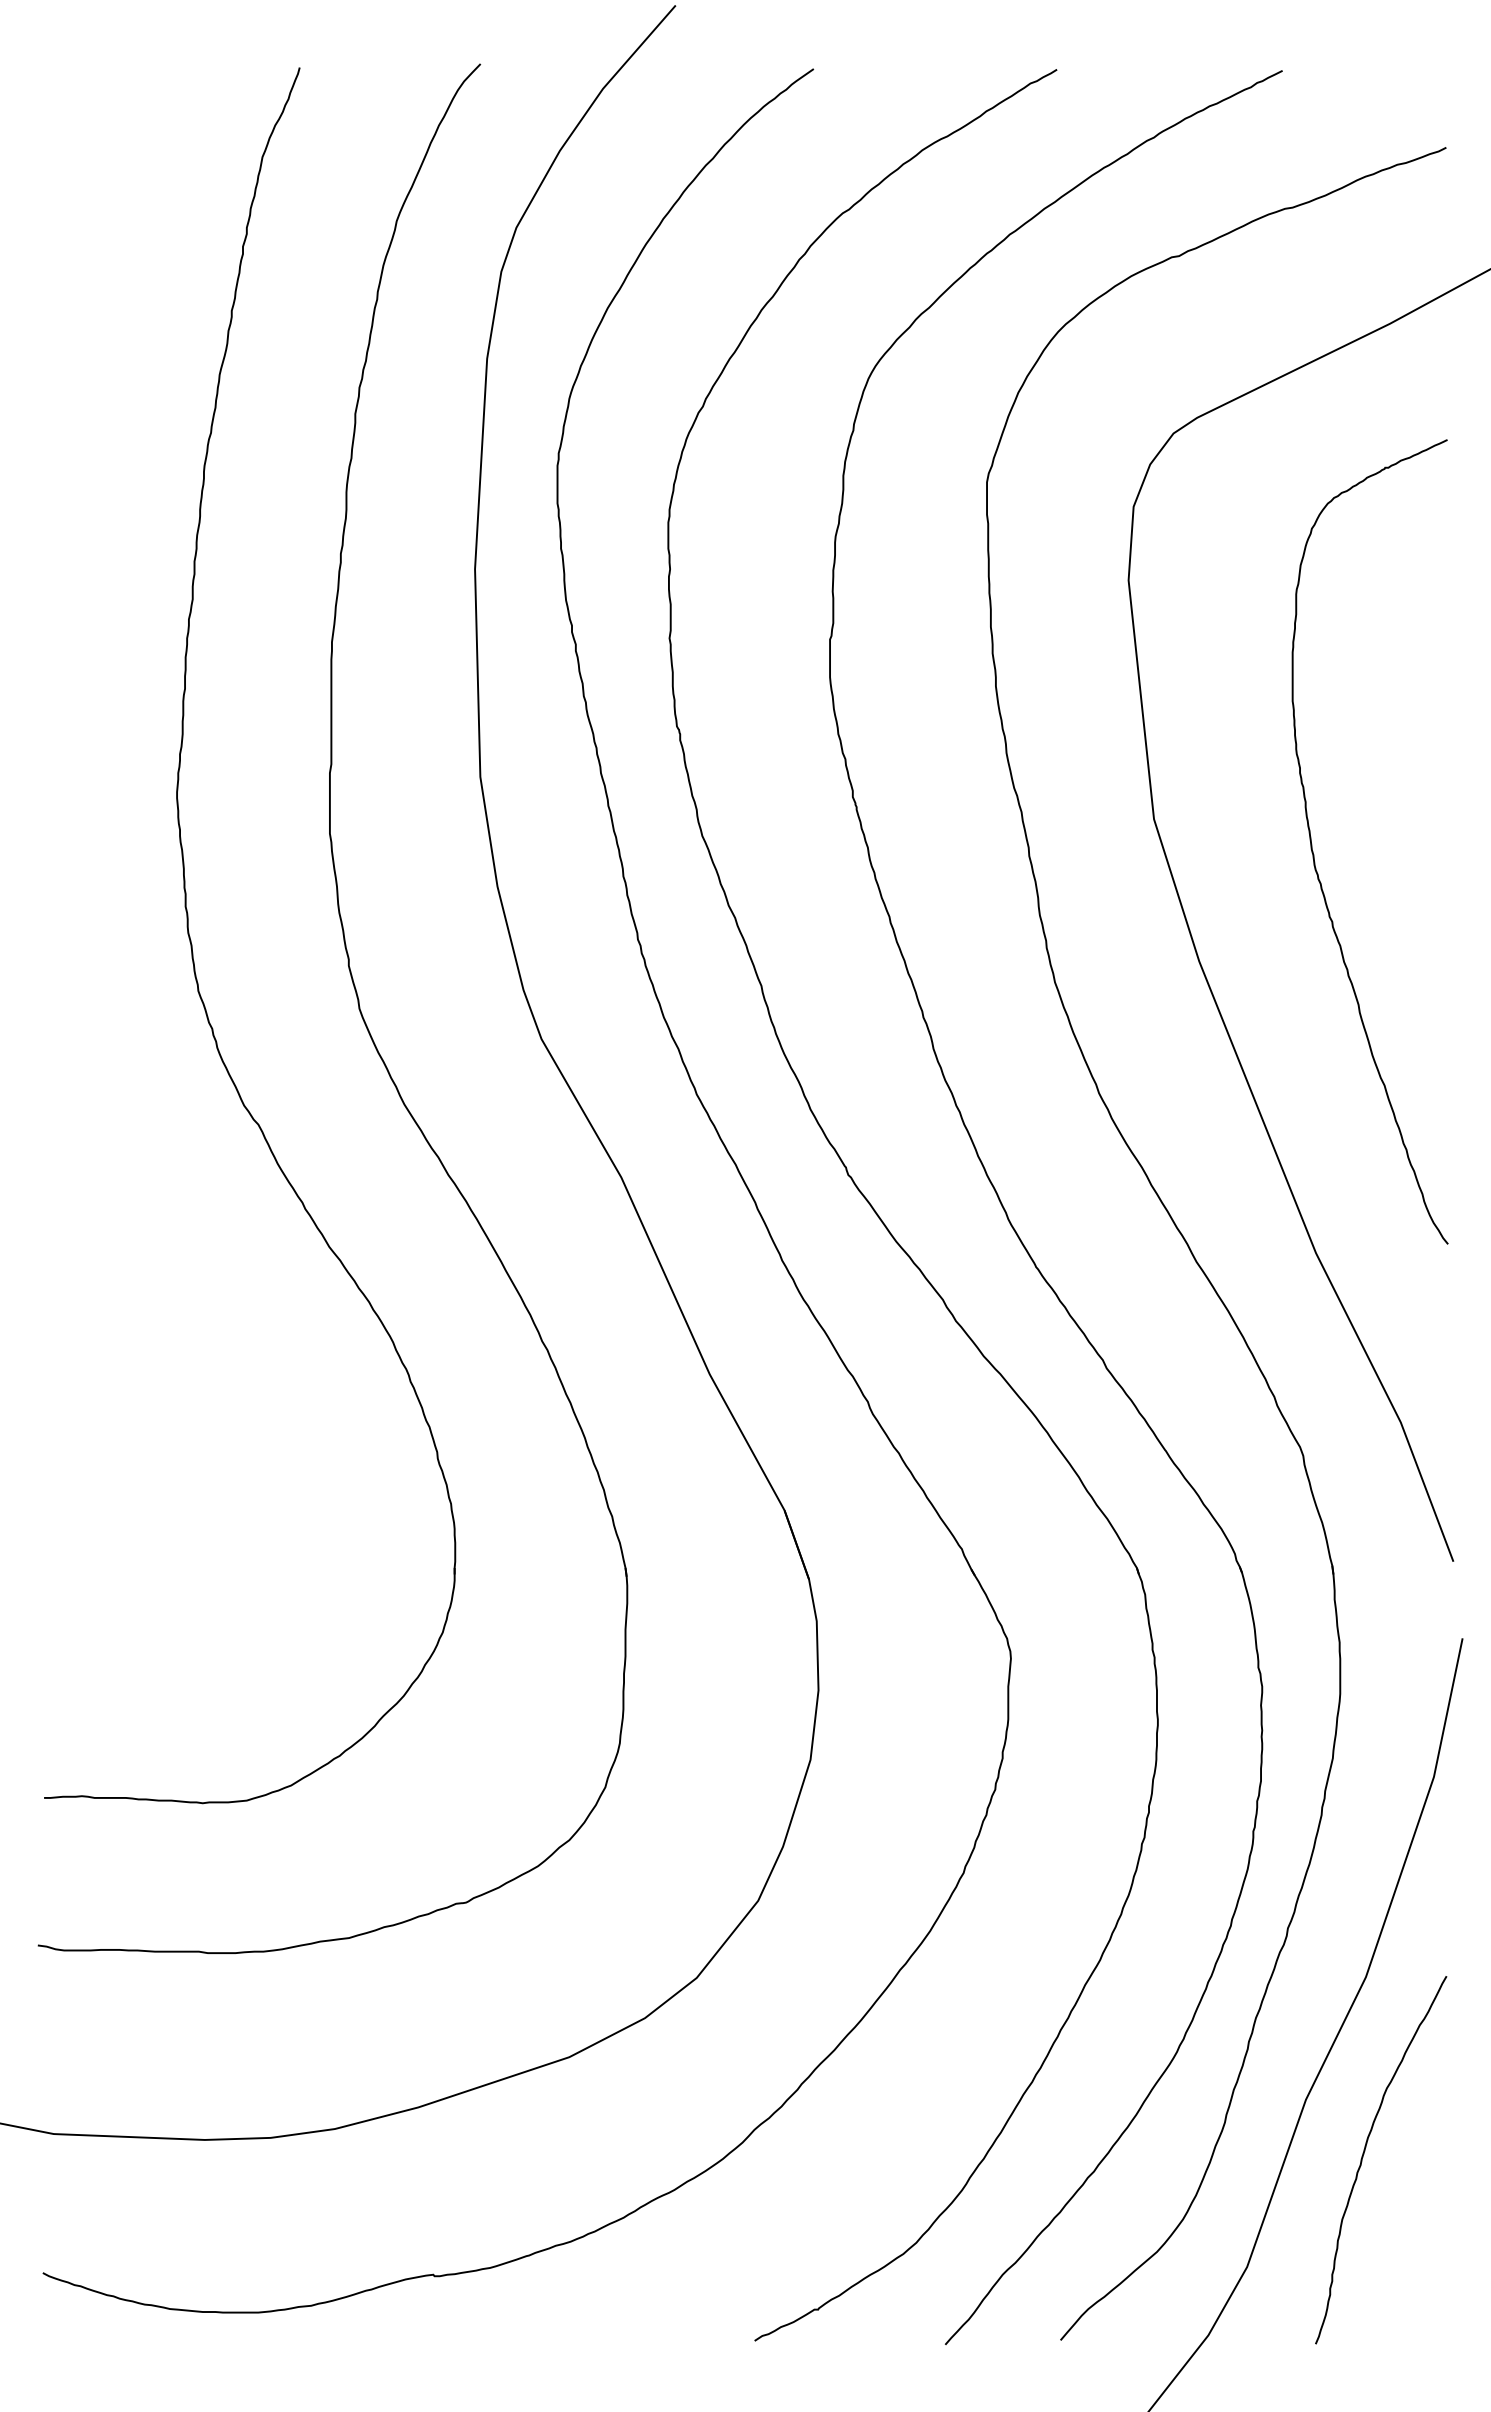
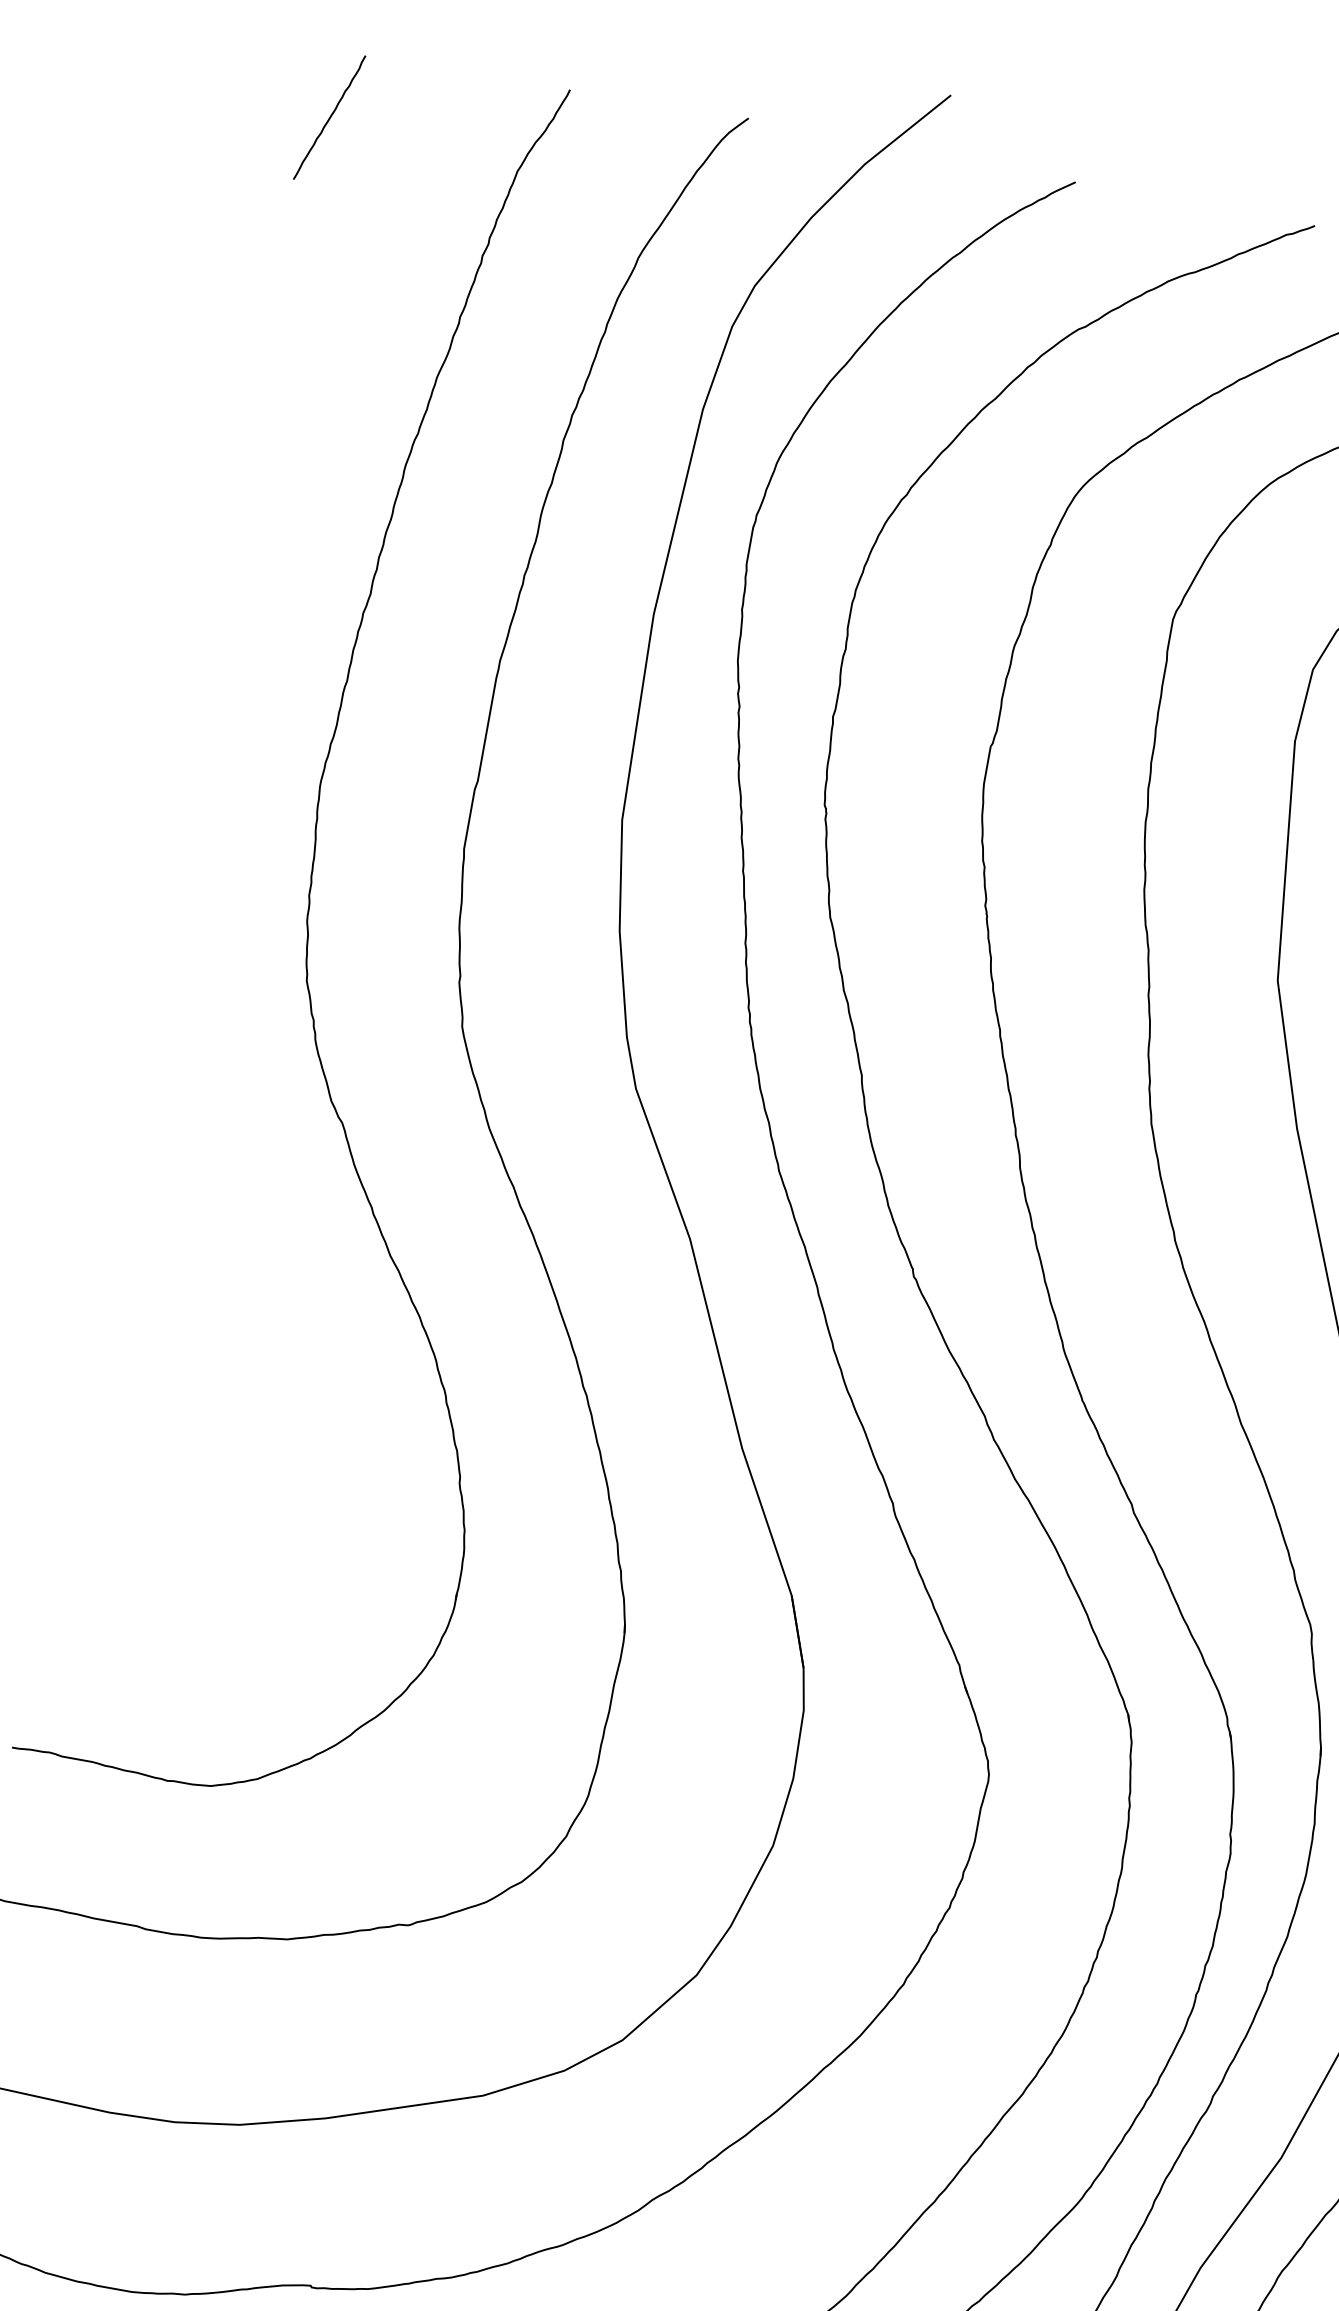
curve: (67, 137) -> (329, 117), added

